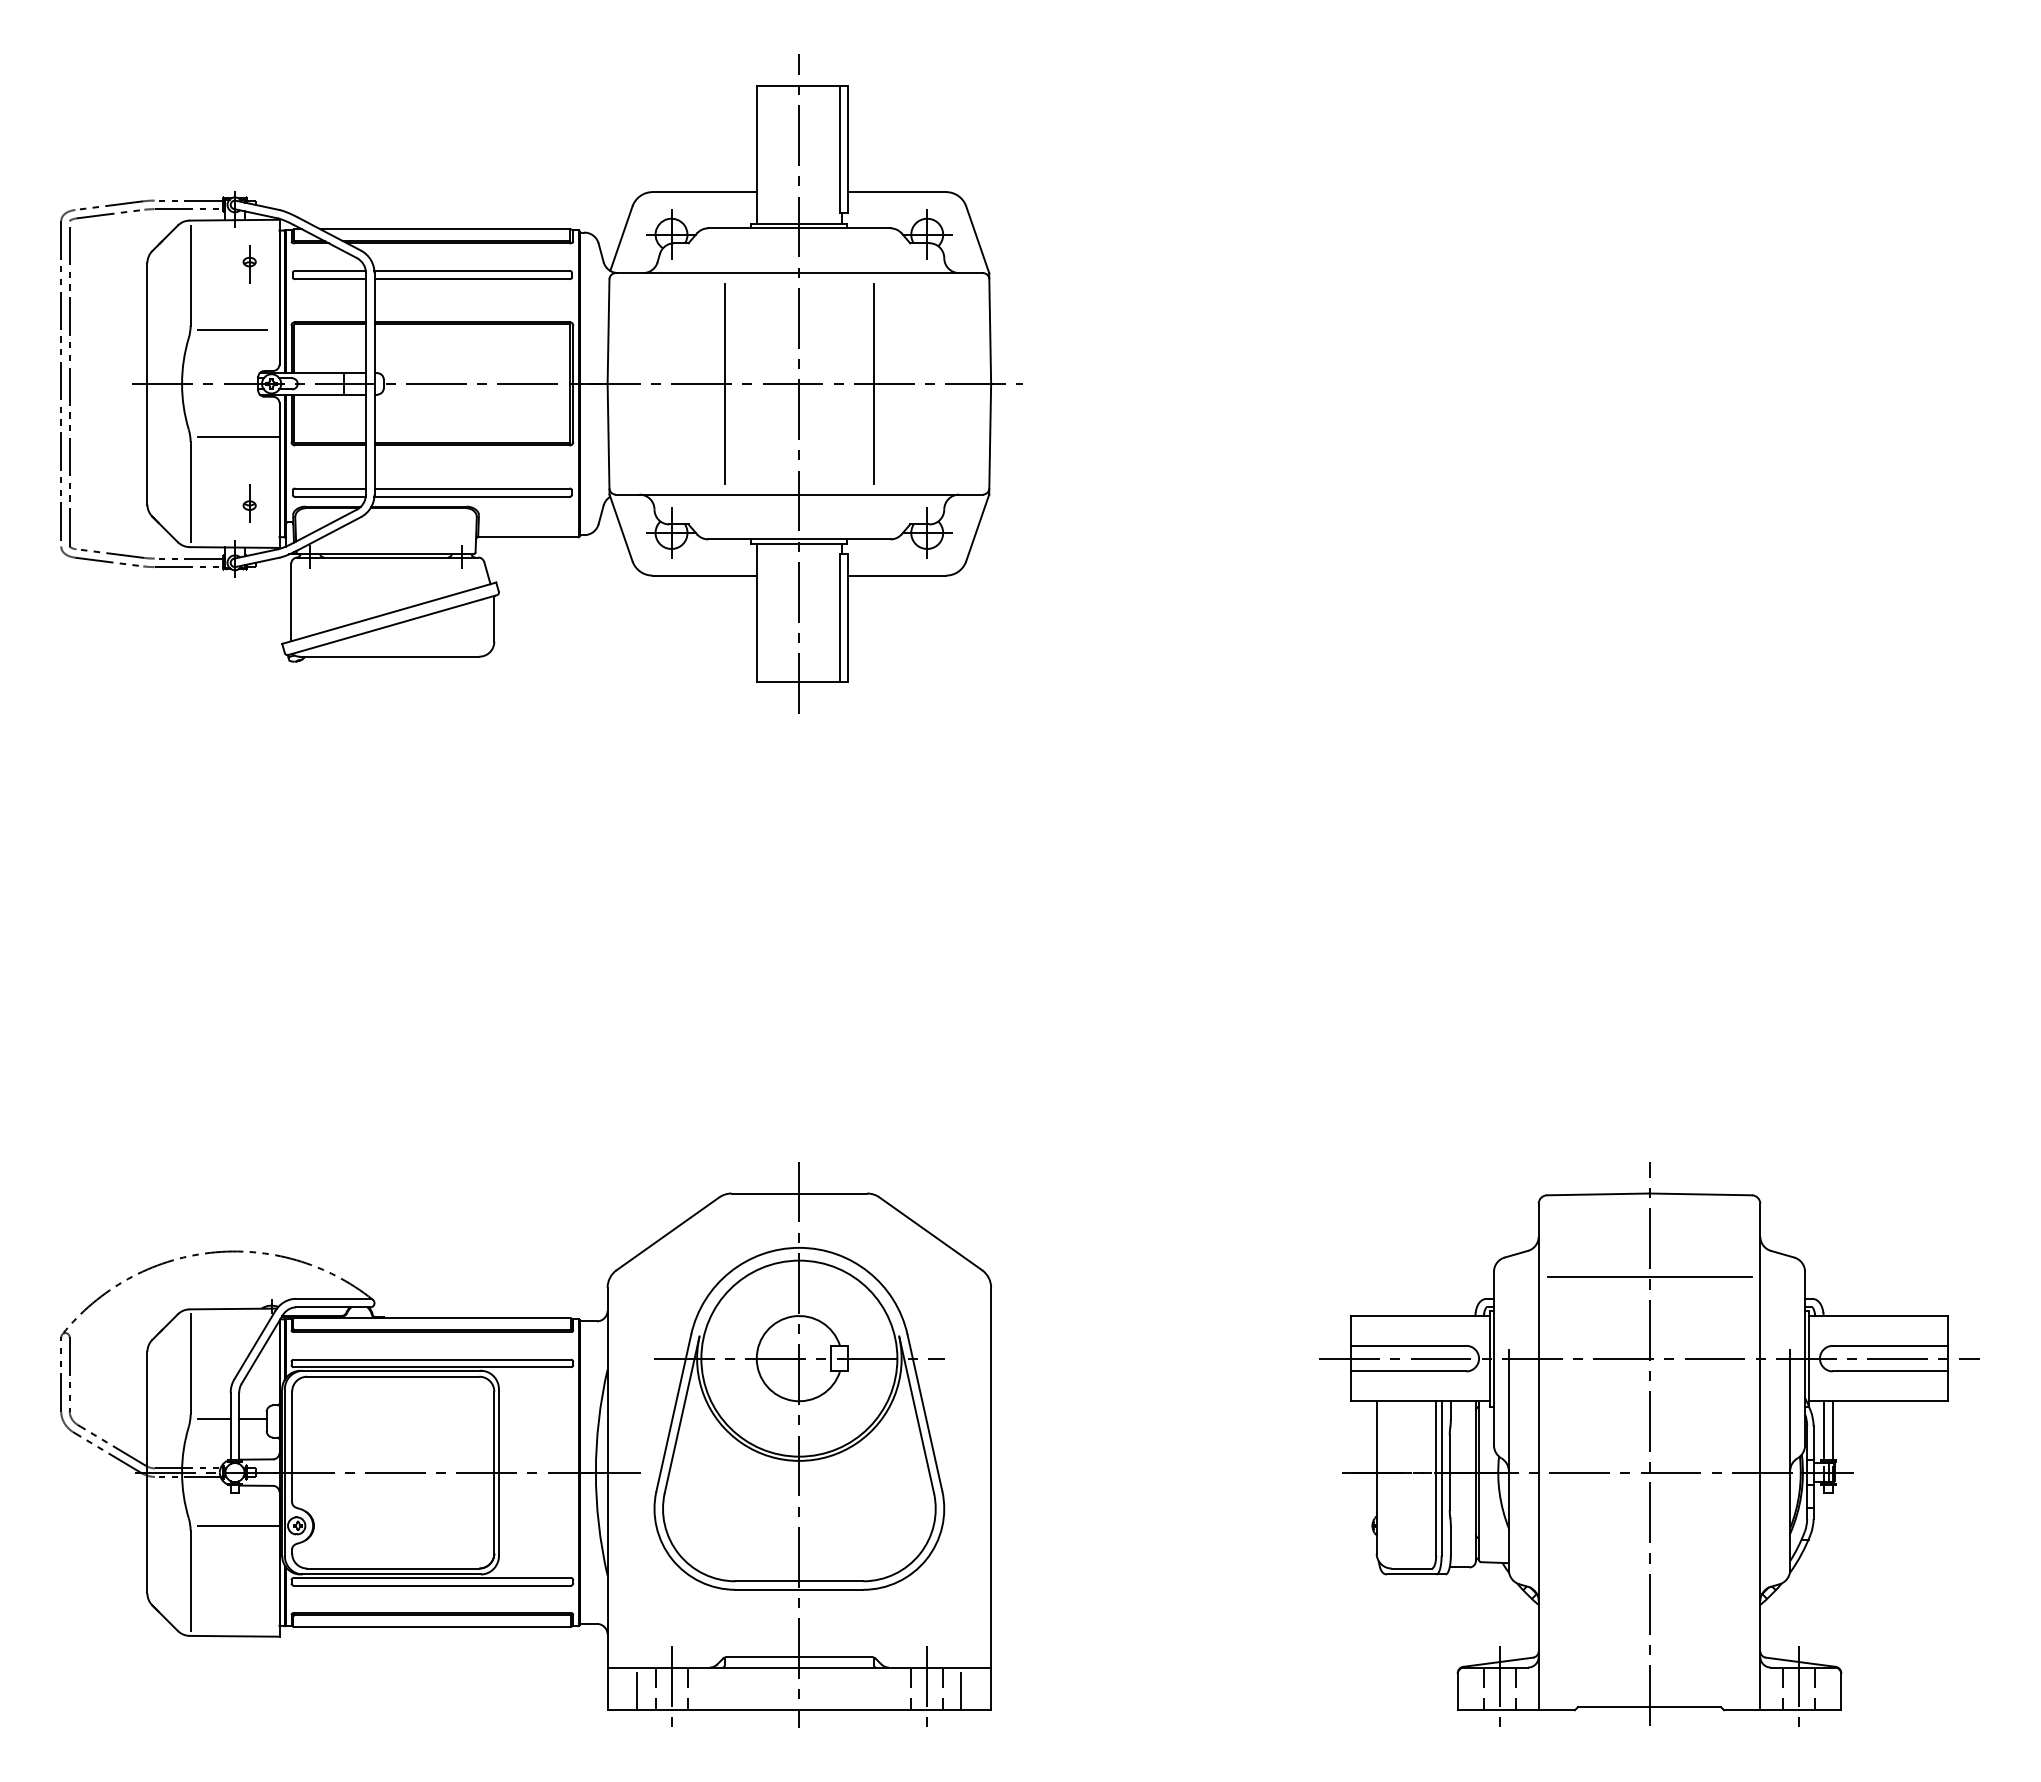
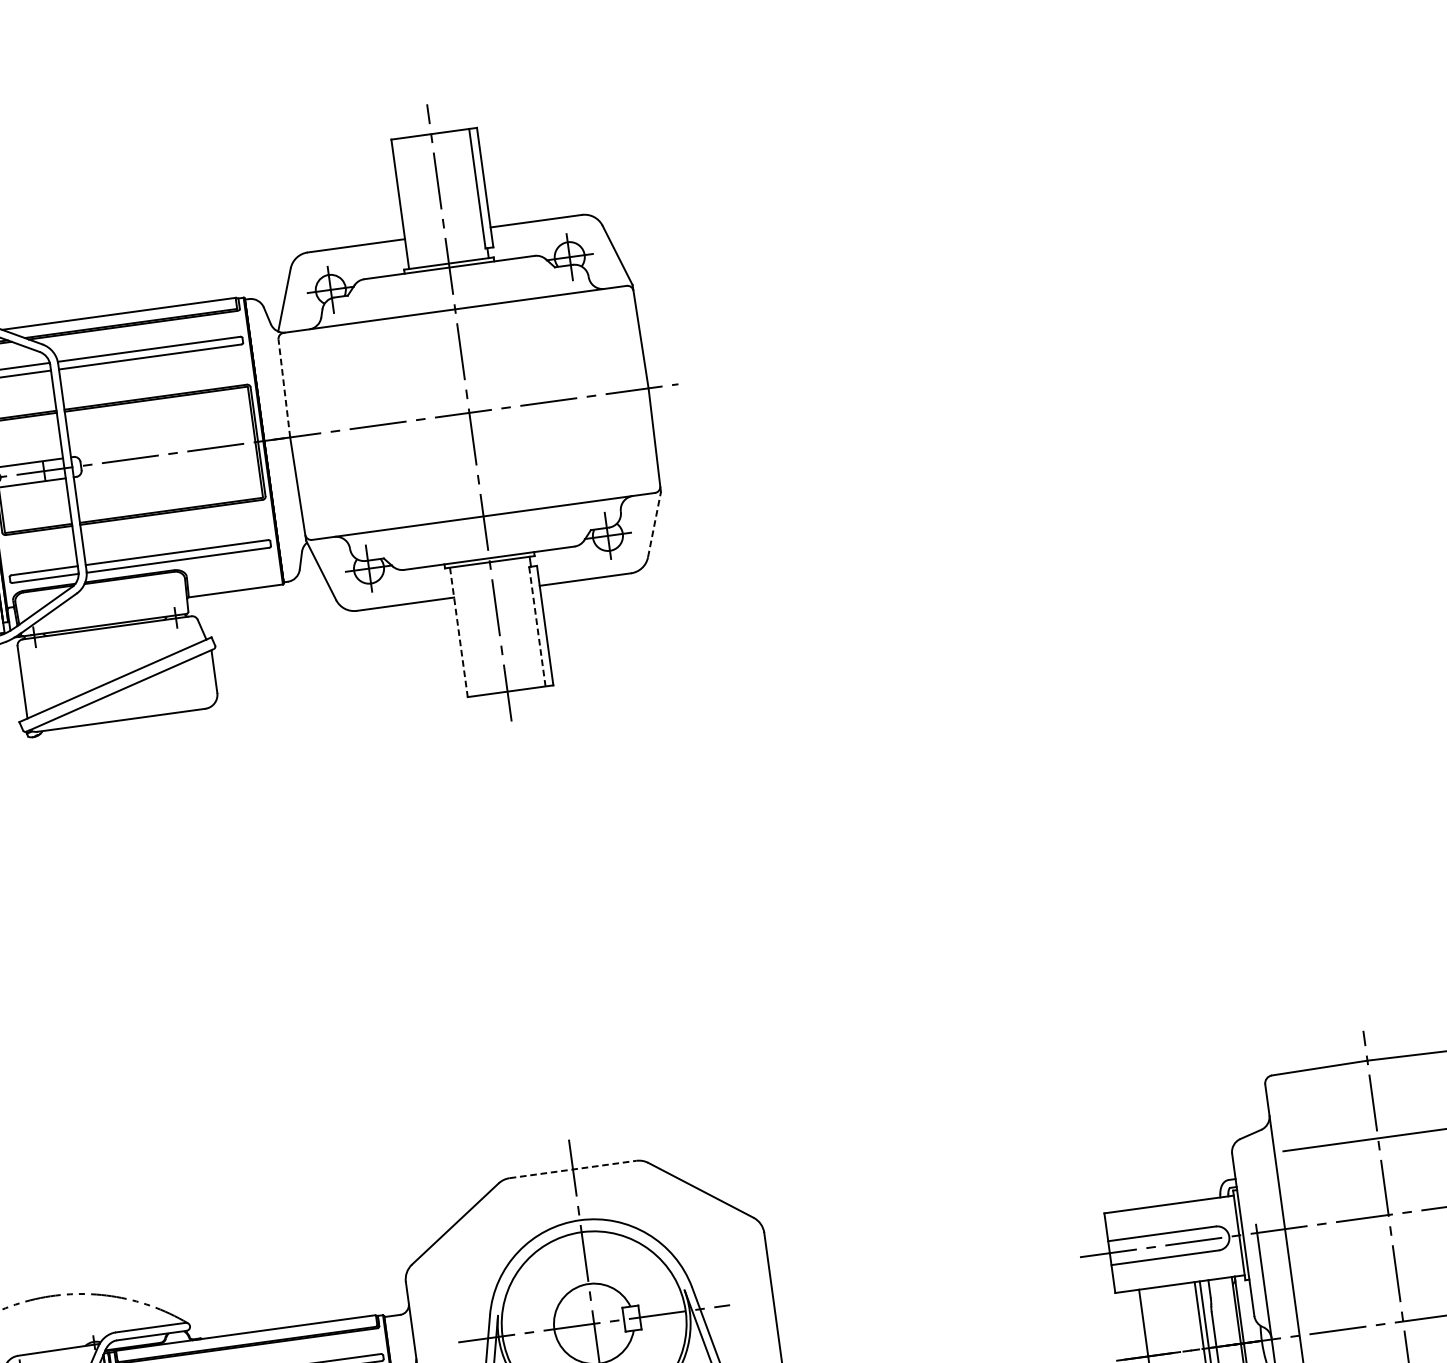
line: (608, 331) -> (284, 388), solid -> dashed
line: (724, 383) -> (399, 422), removed
line: (873, 383) -> (538, 403), removed
line: (977, 527) -> (654, 524), solid -> dashed
line: (756, 613) -> (458, 632), solid -> dashed
line: (840, 618) -> (537, 626), solid -> dashed
line: (799, 1193) -> (573, 1169), solid -> dashed

